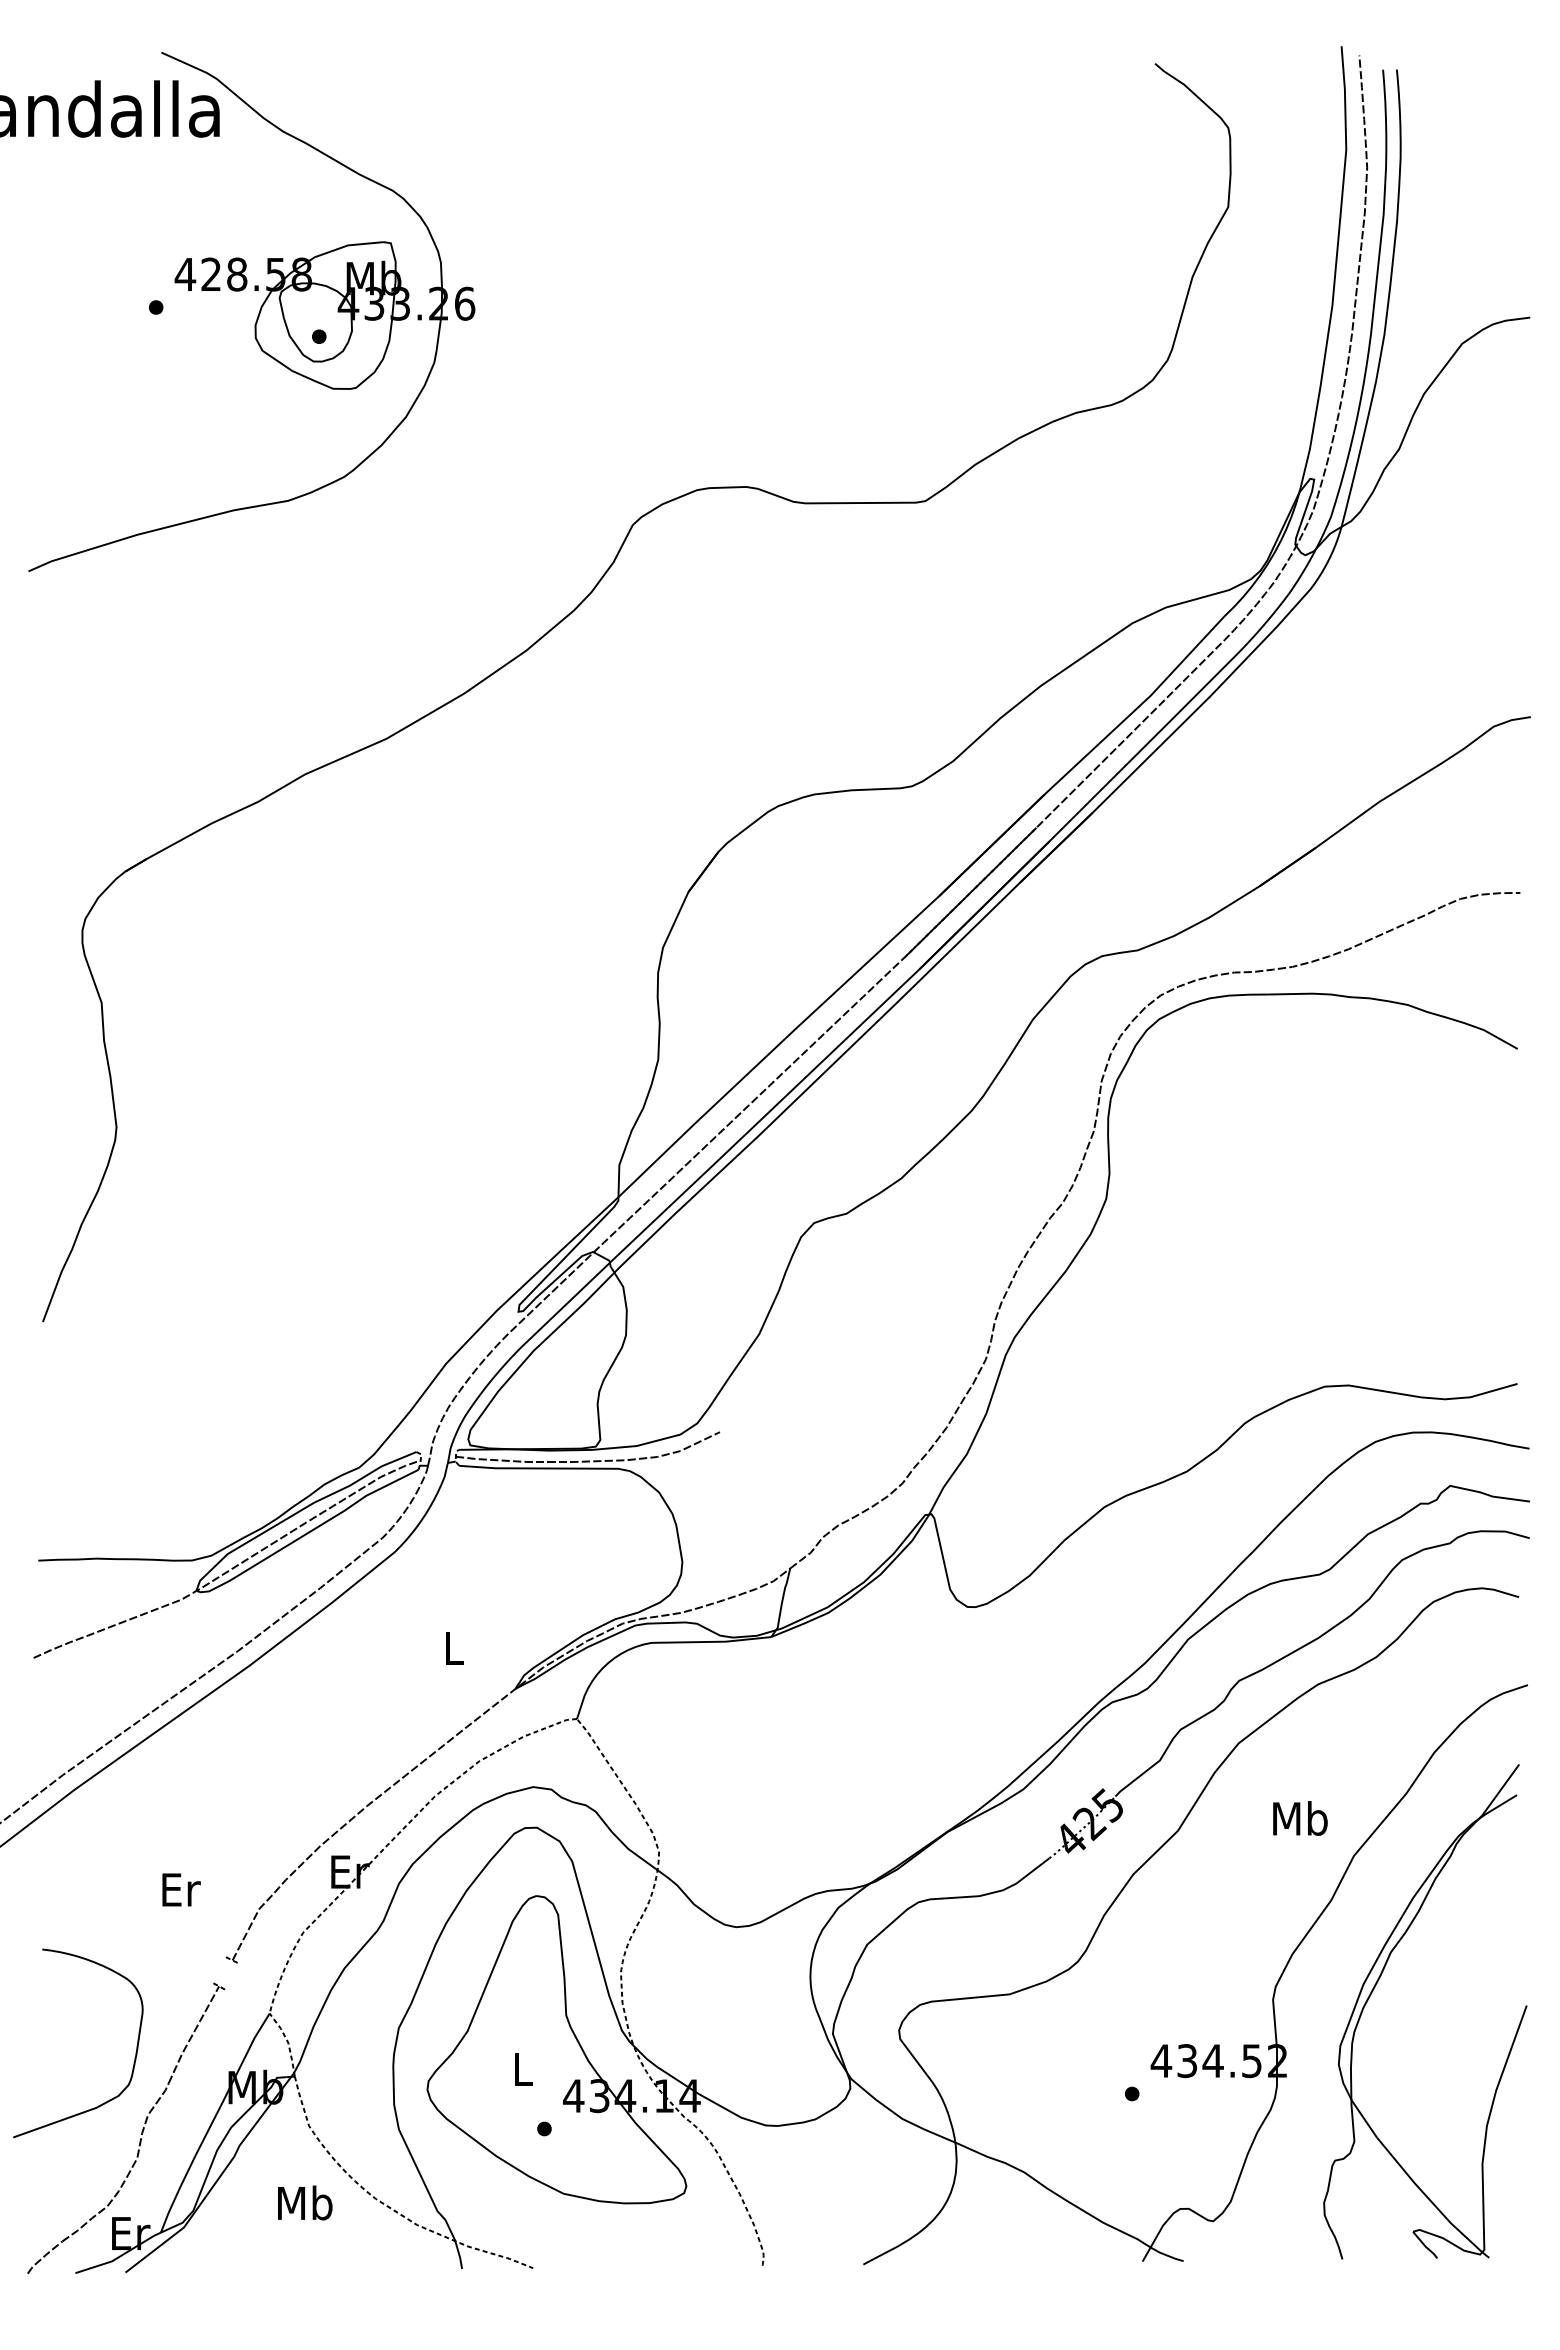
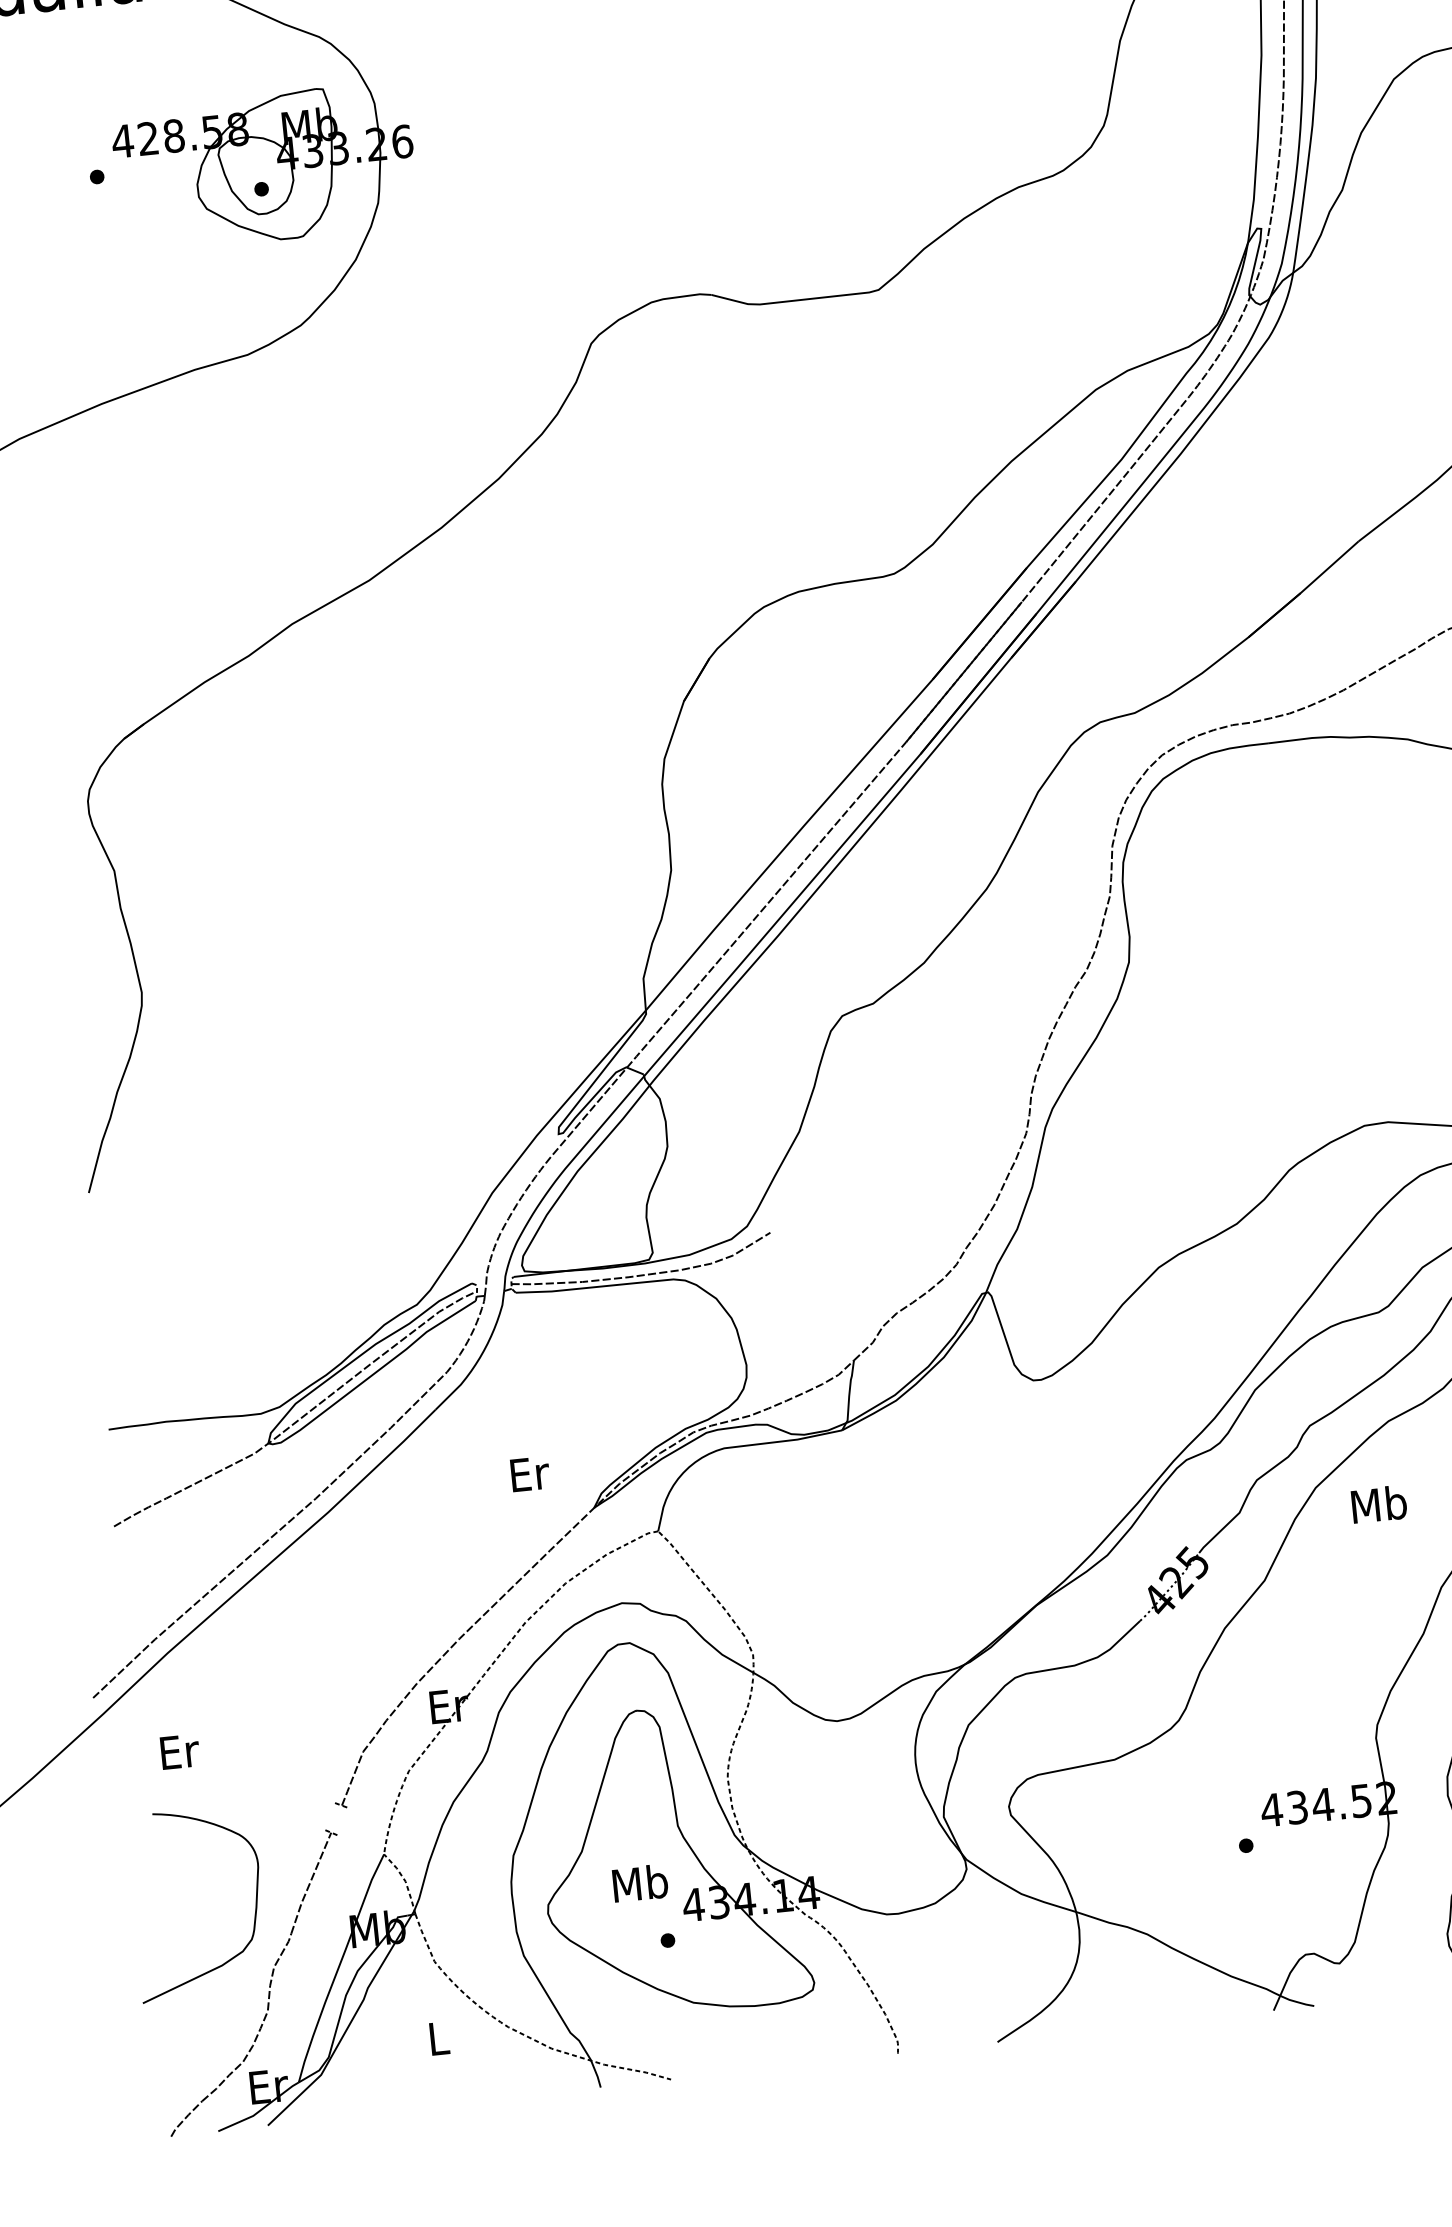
text: (455, 1648) -> (530, 1473), L -> Er
text: (1300, 1818) -> (1379, 1504), moved
text: (181, 1889) -> (180, 1751), moved
text: (522, 2068) -> (640, 1882), L -> Mb
text: (305, 2202) -> (438, 2037), Mb -> L

